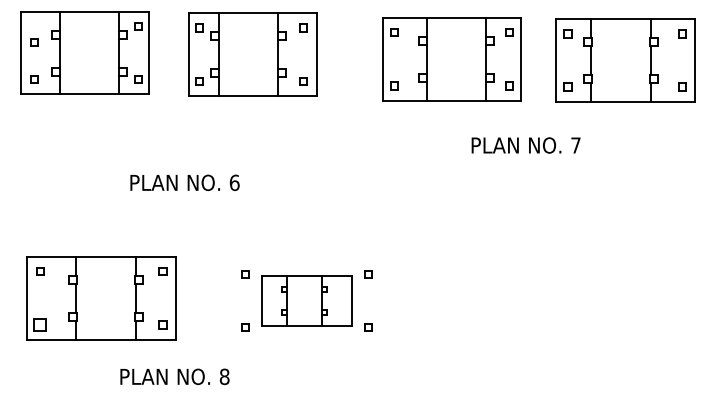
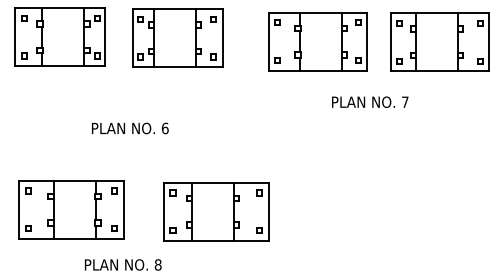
part: (34, 42) -> (24, 18), moved
part: (306, 300) -> (215, 211), size x1.67
part: (40, 324) -> (28, 228), size x0.62

